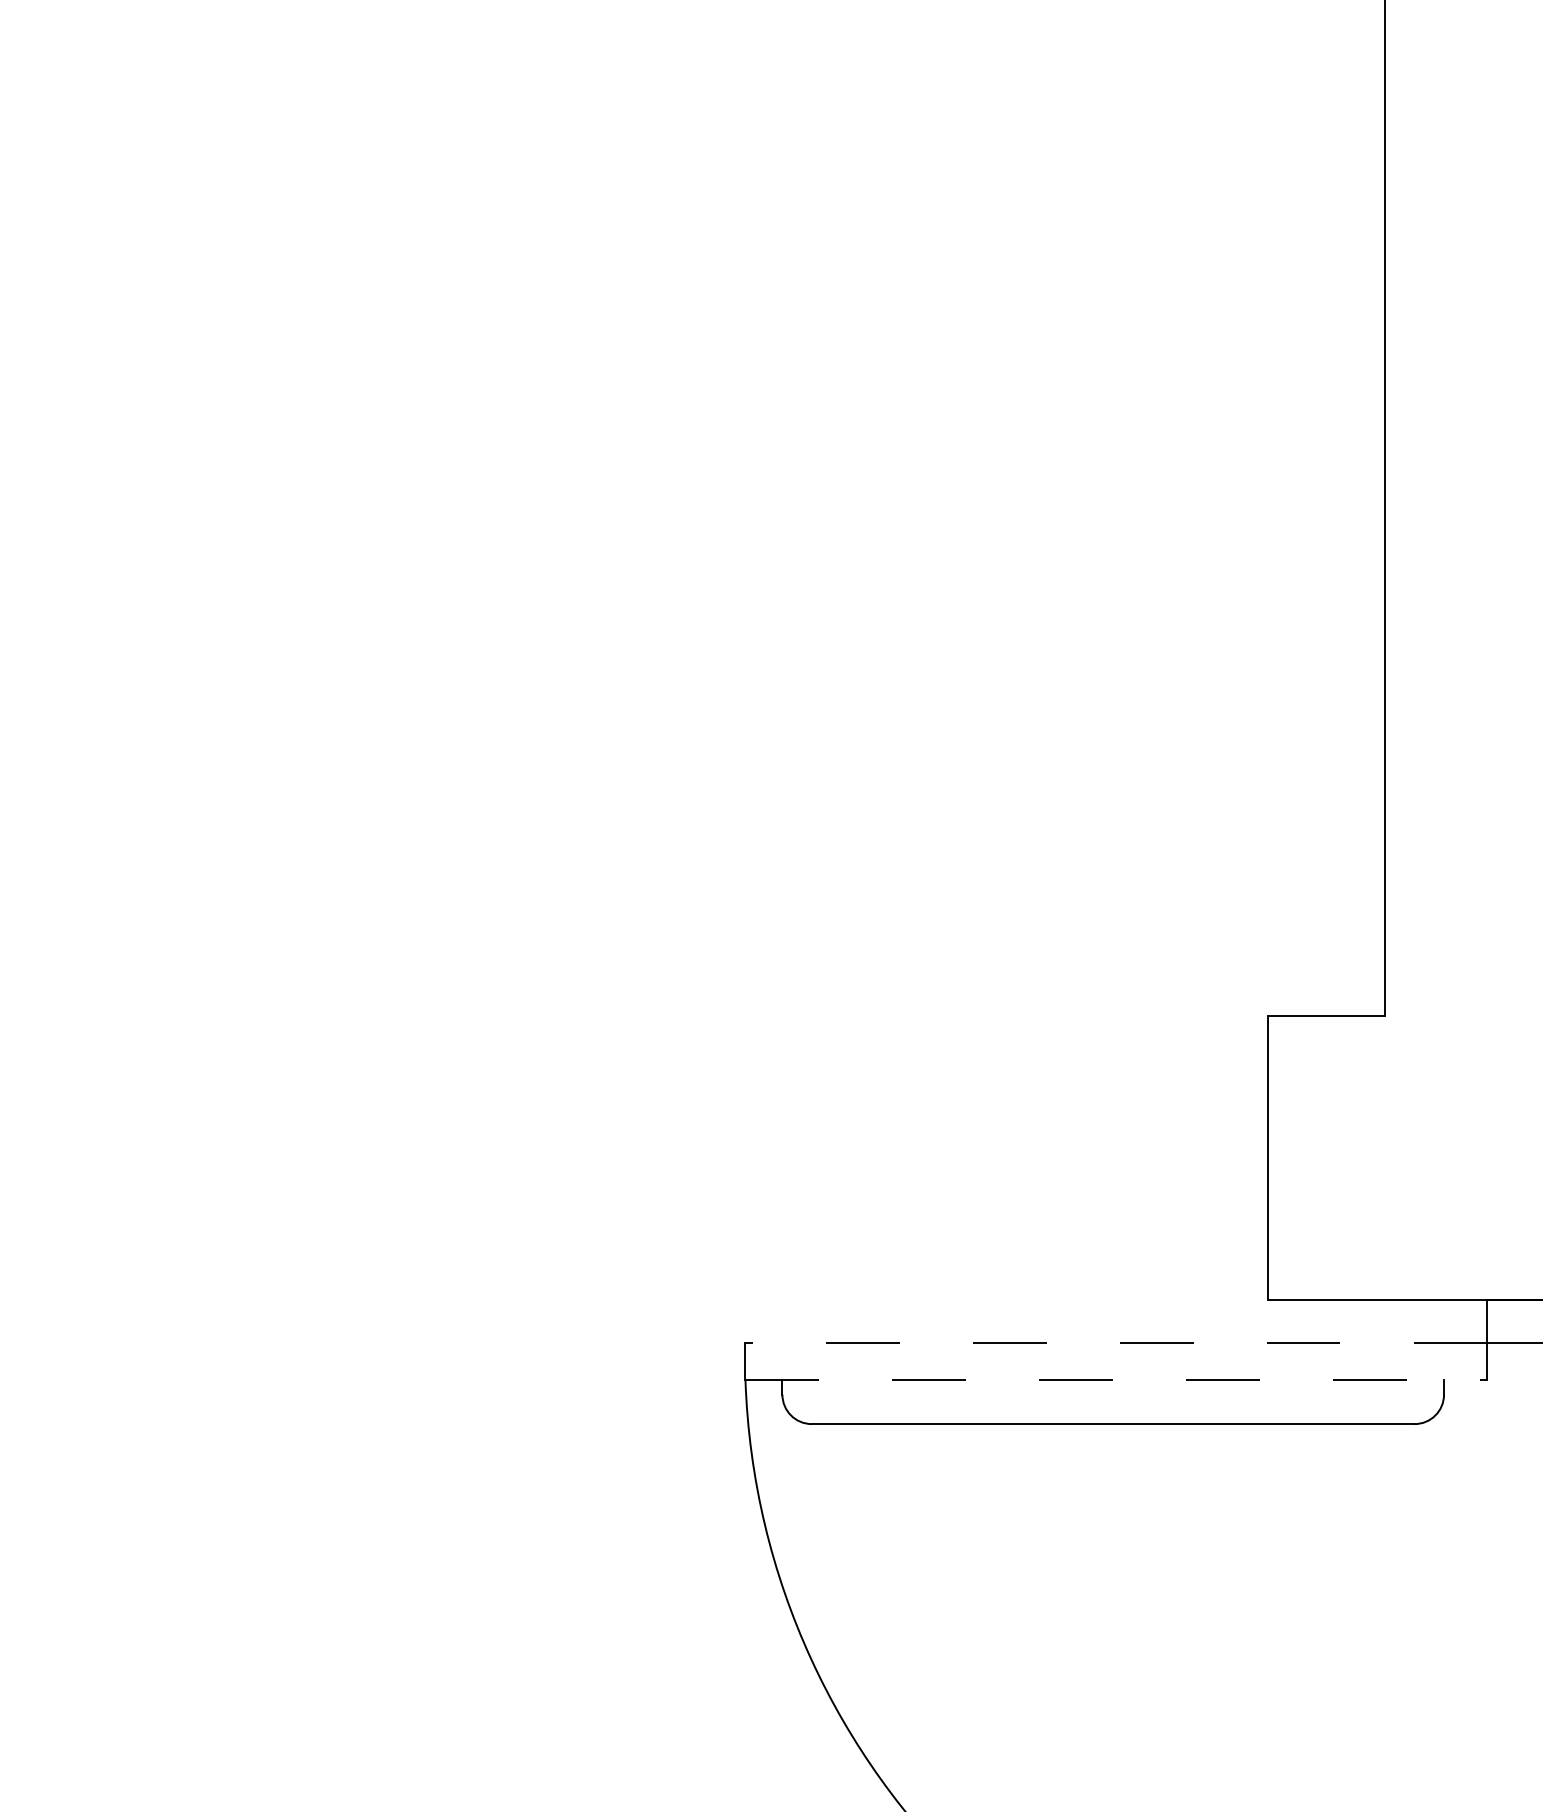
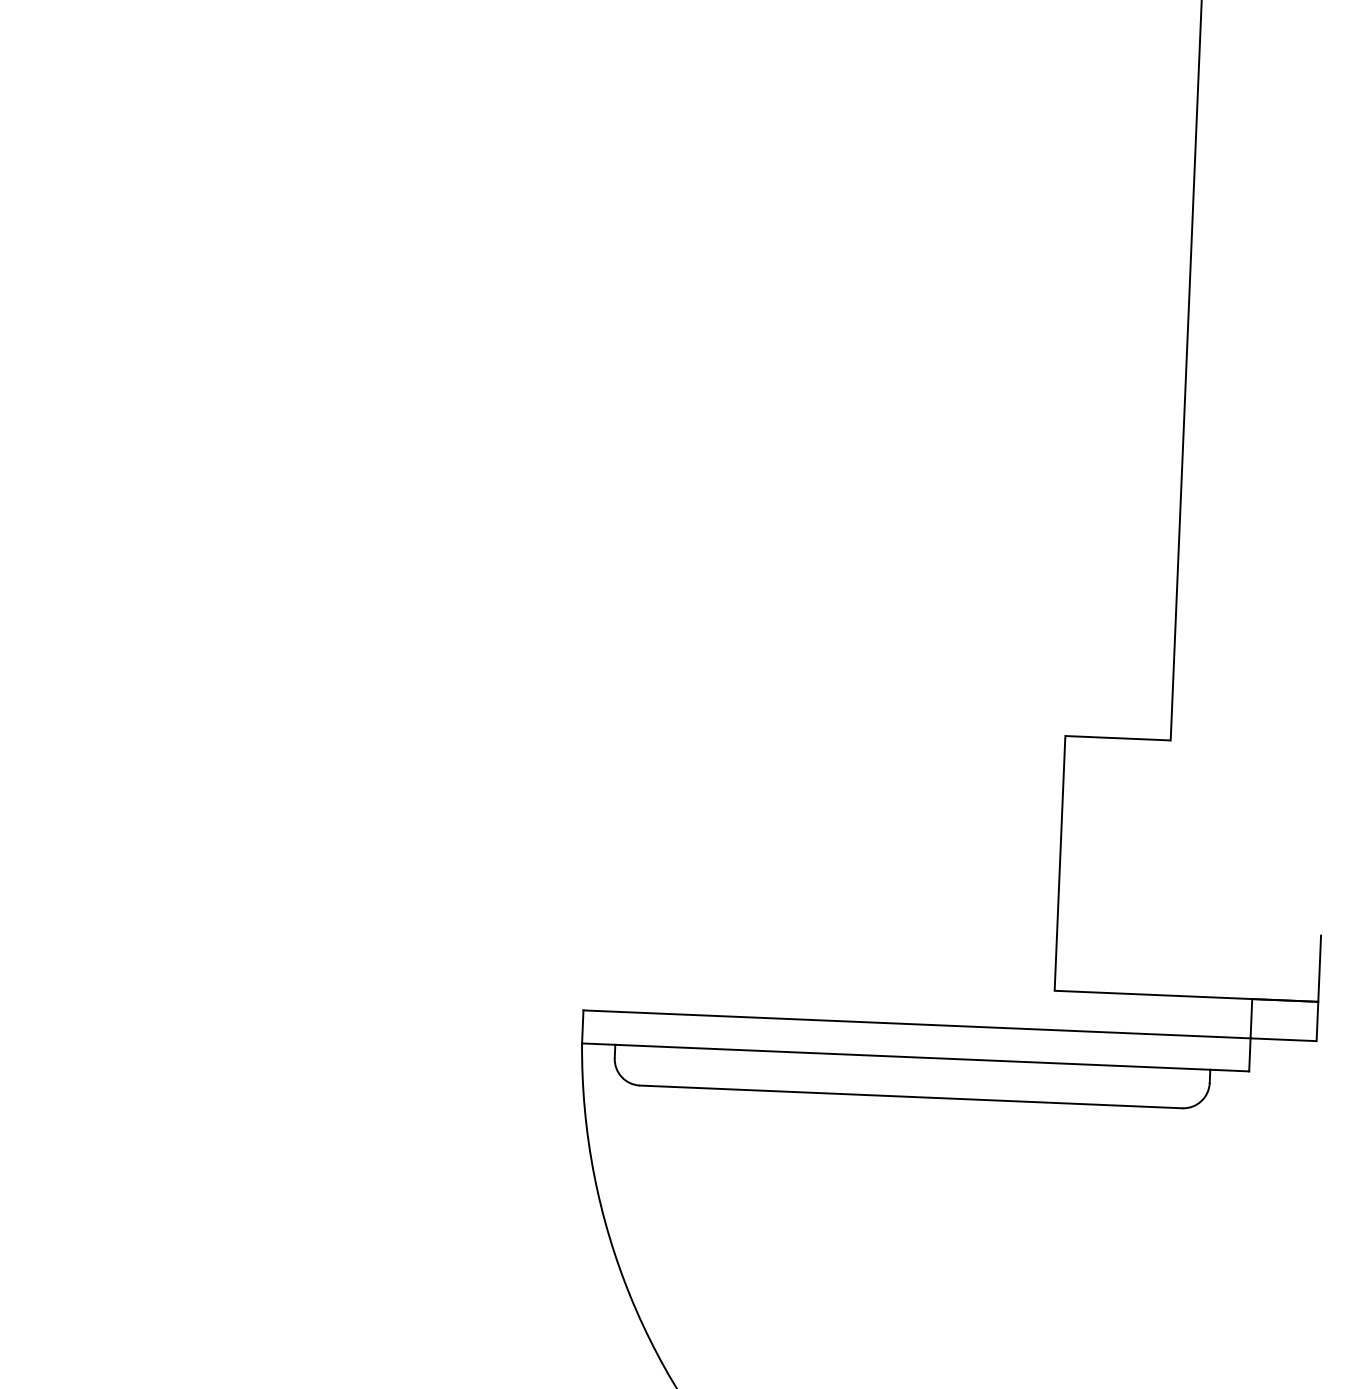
line: (1116, 1343) -> (917, 1024), dashed -> solid
line: (1116, 1380) -> (915, 1057), dashed -> solid

